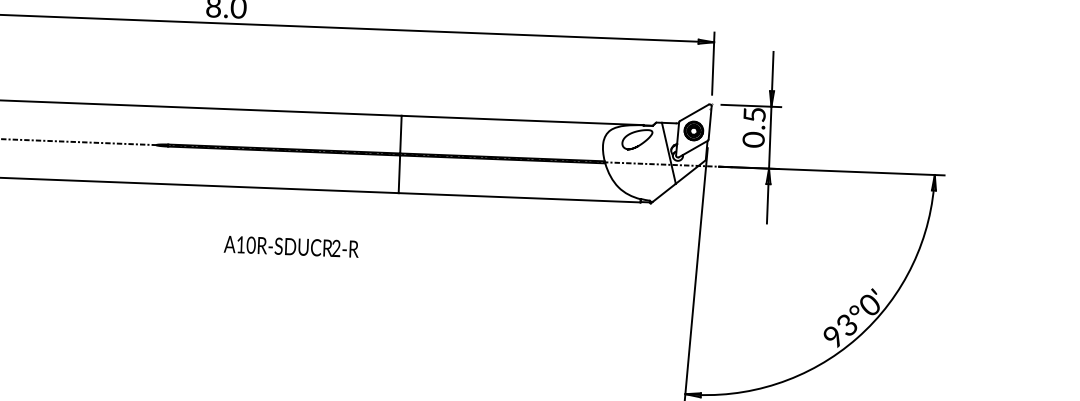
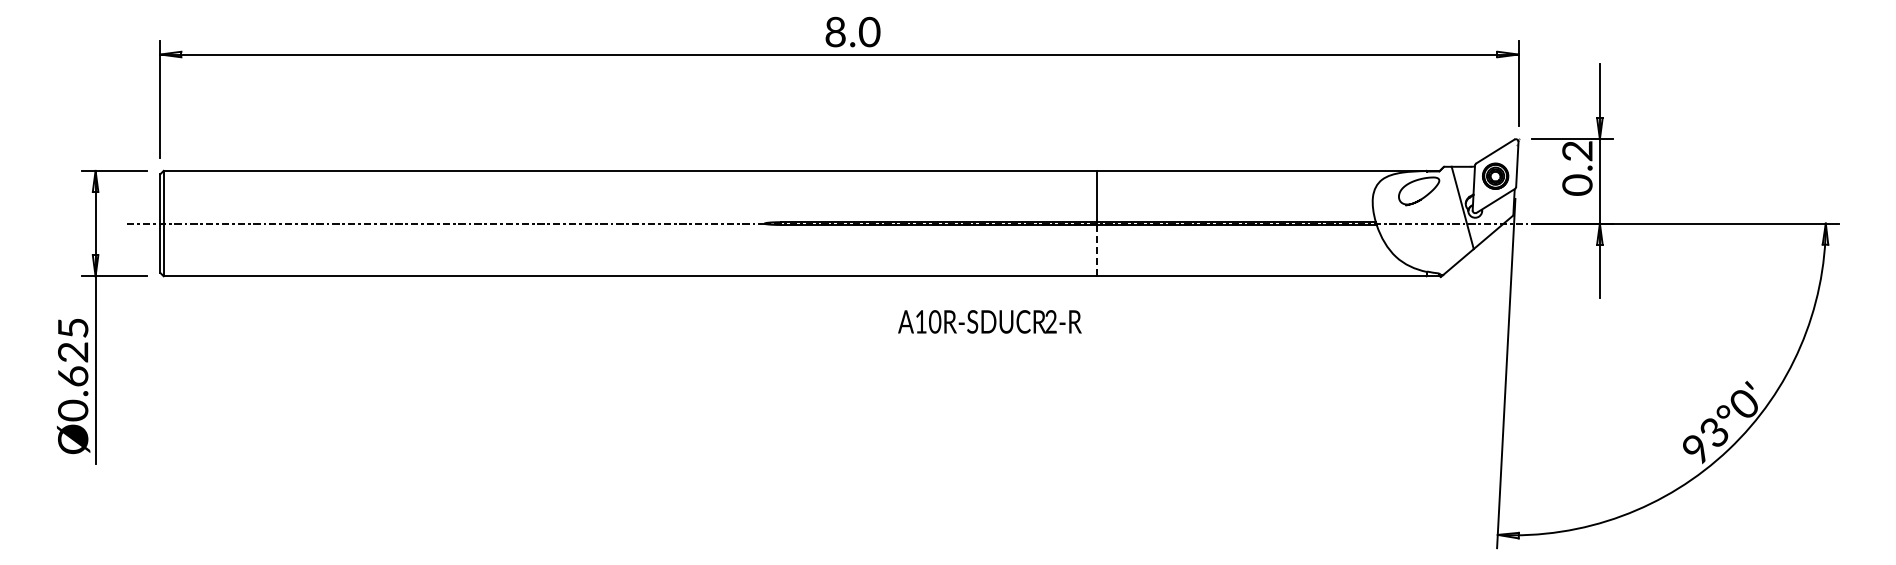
text: (754, 115) -> (1577, 151), 0.5 -> 0.2
line: (399, 174) -> (1097, 250), solid -> dashed
text: (291, 246) -> (989, 321), moved

